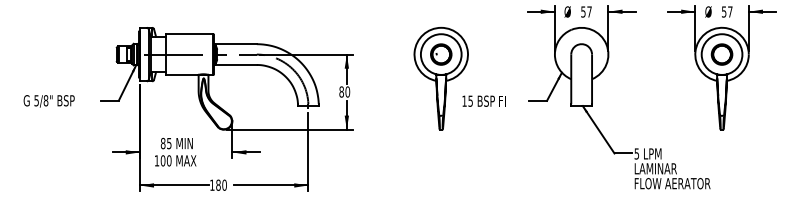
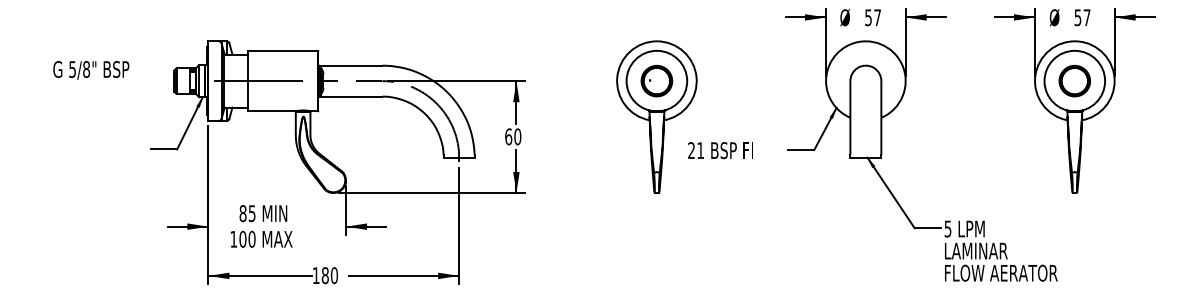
text: (341, 91) -> (508, 136), 80 -> 60
text: (467, 100) -> (695, 149), 15 -> 21
text: (48, 101) -> (90, 70), moved

